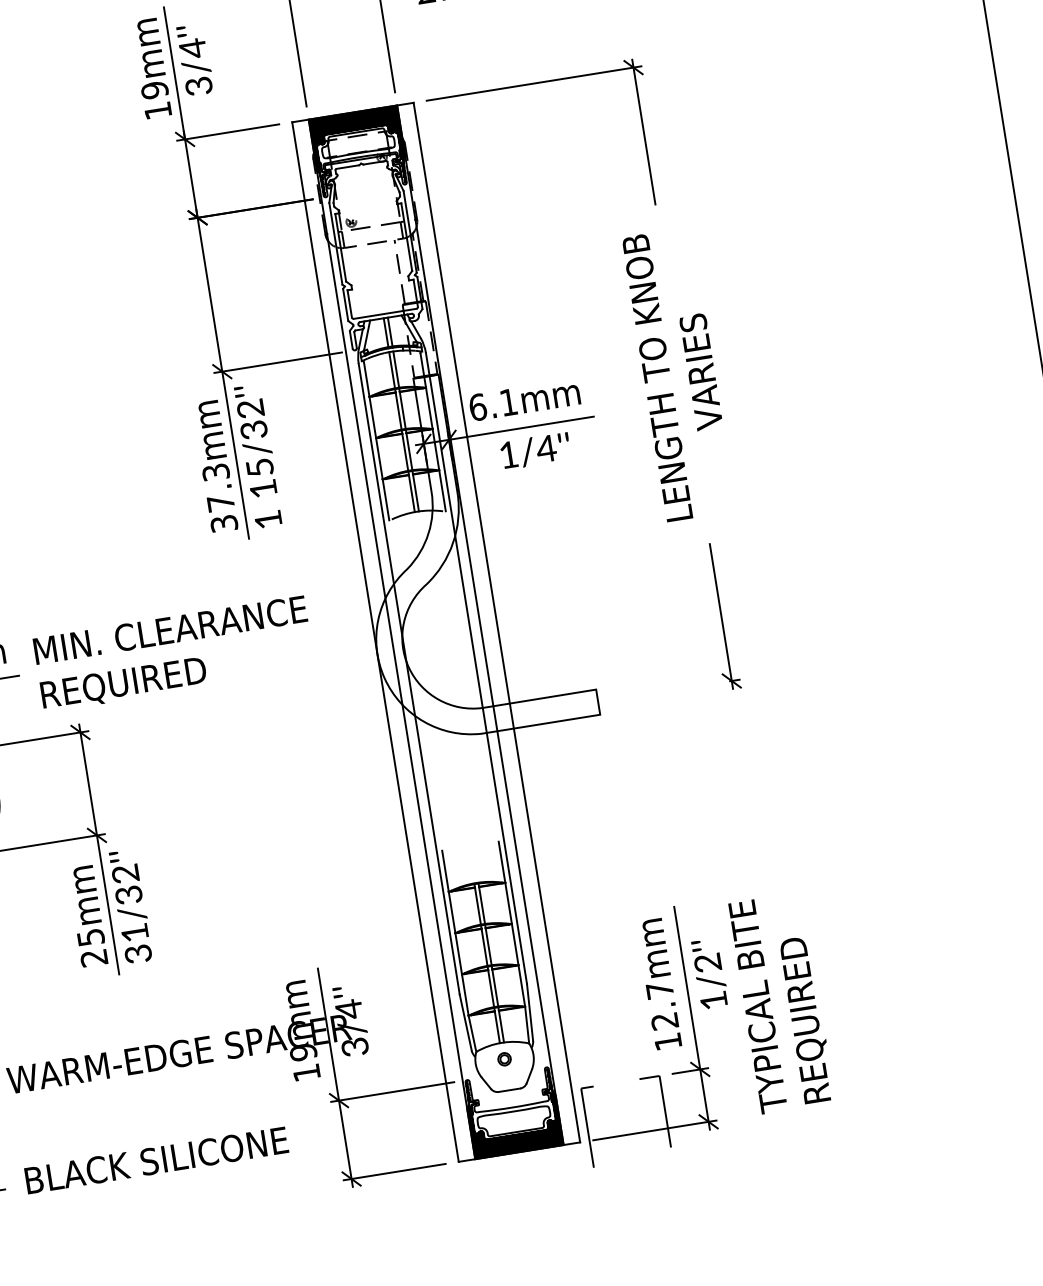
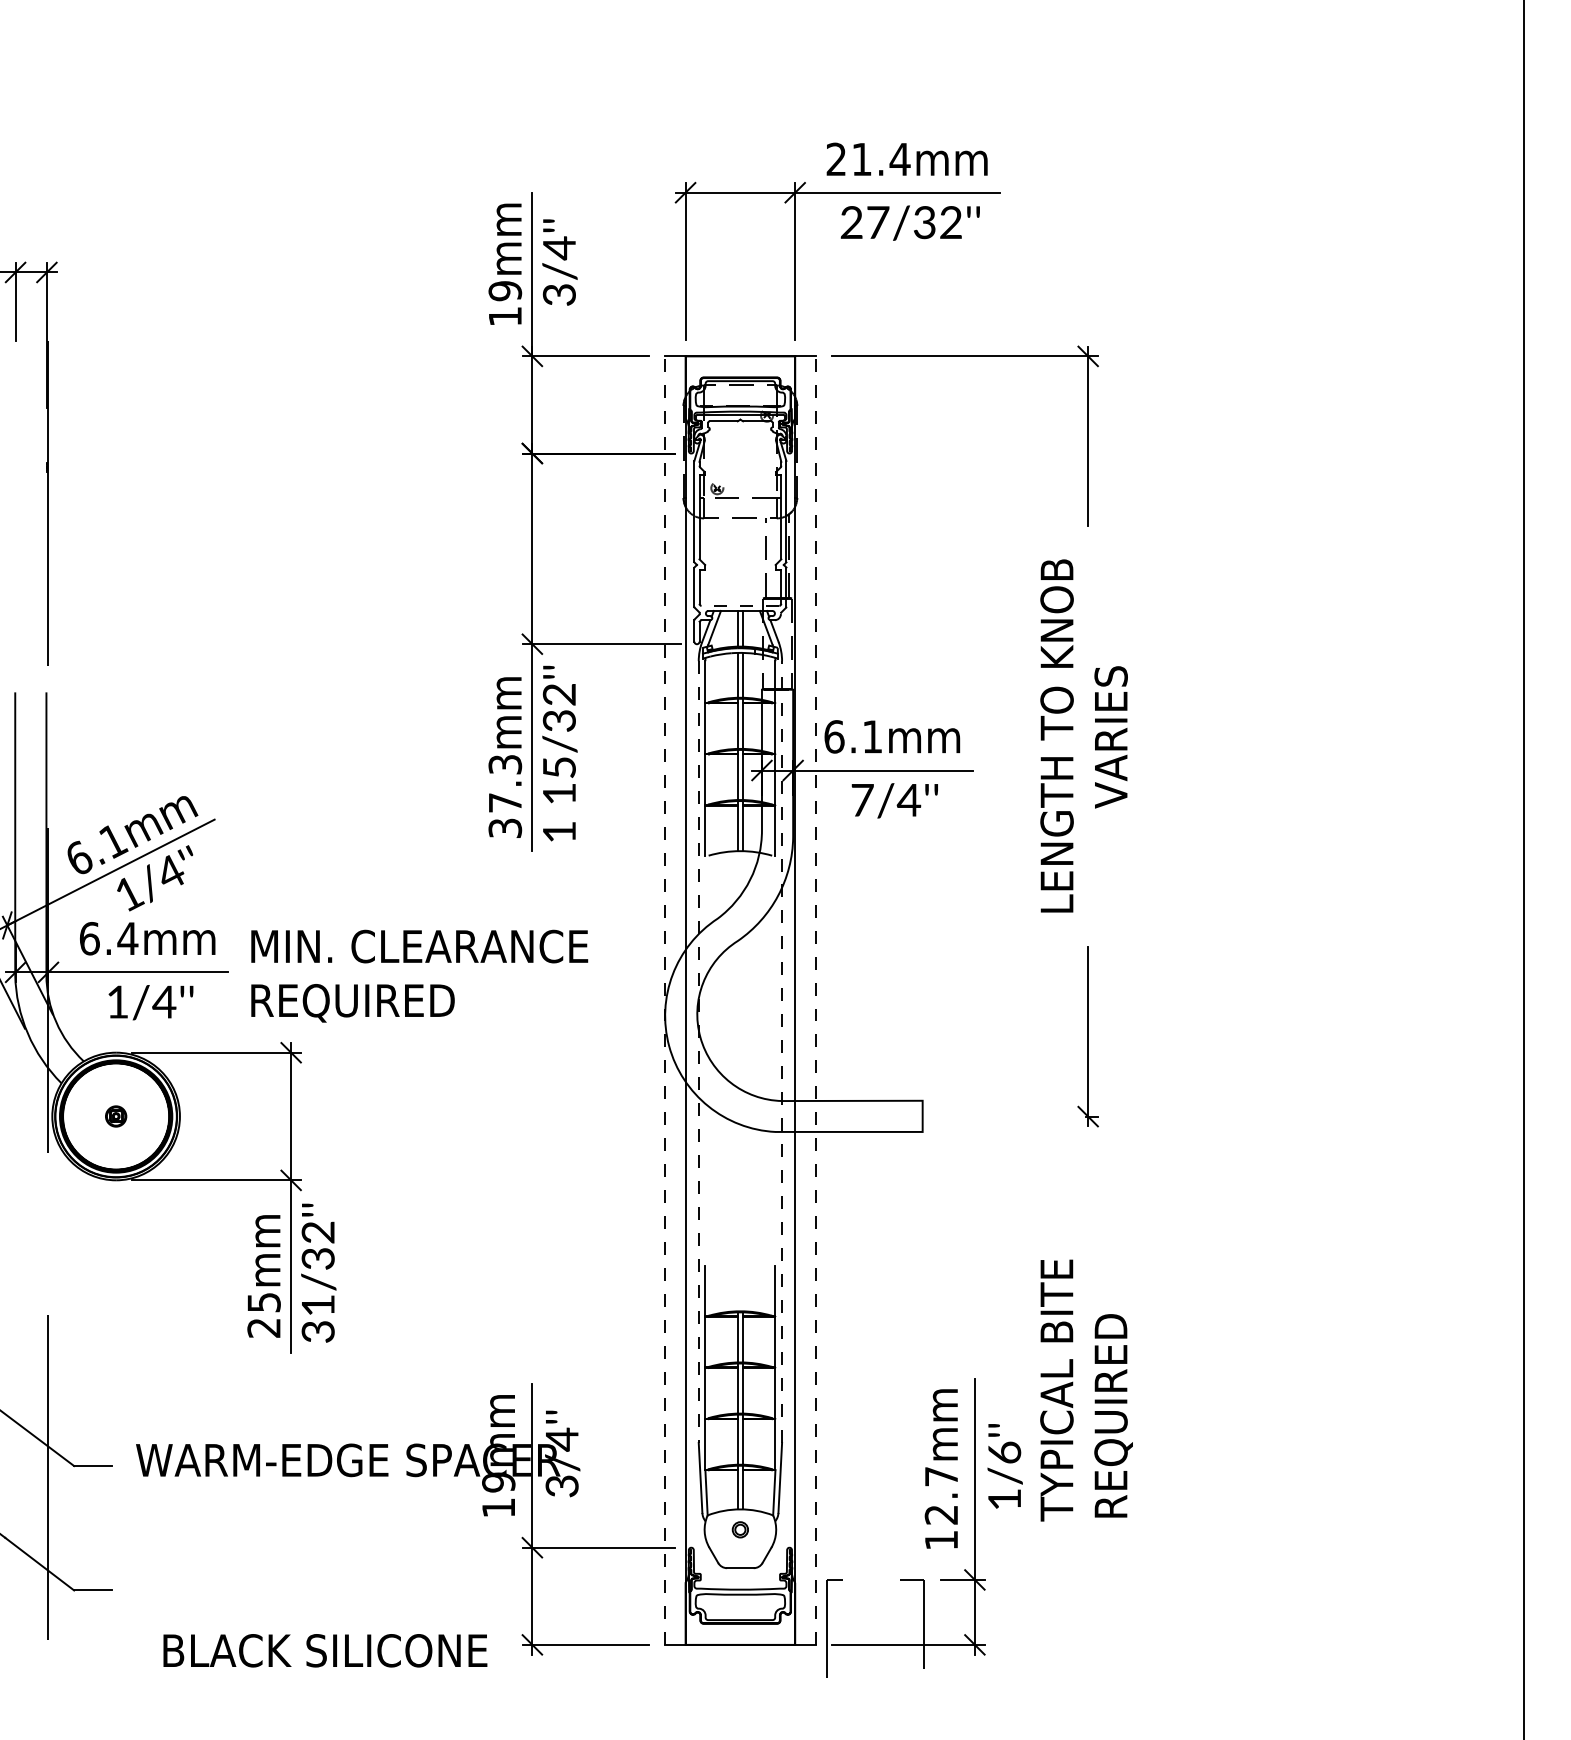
fill: (357, 140) -> (740, 391), removed
line: (385, 313) -> (740, 605), solid -> dashed
text: (508, 455) -> (862, 800), 1/4''\f] -> 7/4''\f]
line: (496, 622) -> (815, 1000), solid -> dashed
line: (375, 641) -> (665, 1000), solid -> dashed
line: (476, 668) -> (782, 1052), solid -> dashed
line: (409, 679) -> (698, 1052), solid -> dashed
text: (707, 962) -> (1004, 1452), 1/2''\f] -> 1/6''\f]
text: (781, 1003) -> (1086, 1390), moved
fill: (514, 1122) -> (740, 1608), removed
text: (156, 1160) -> (325, 1650), moved

